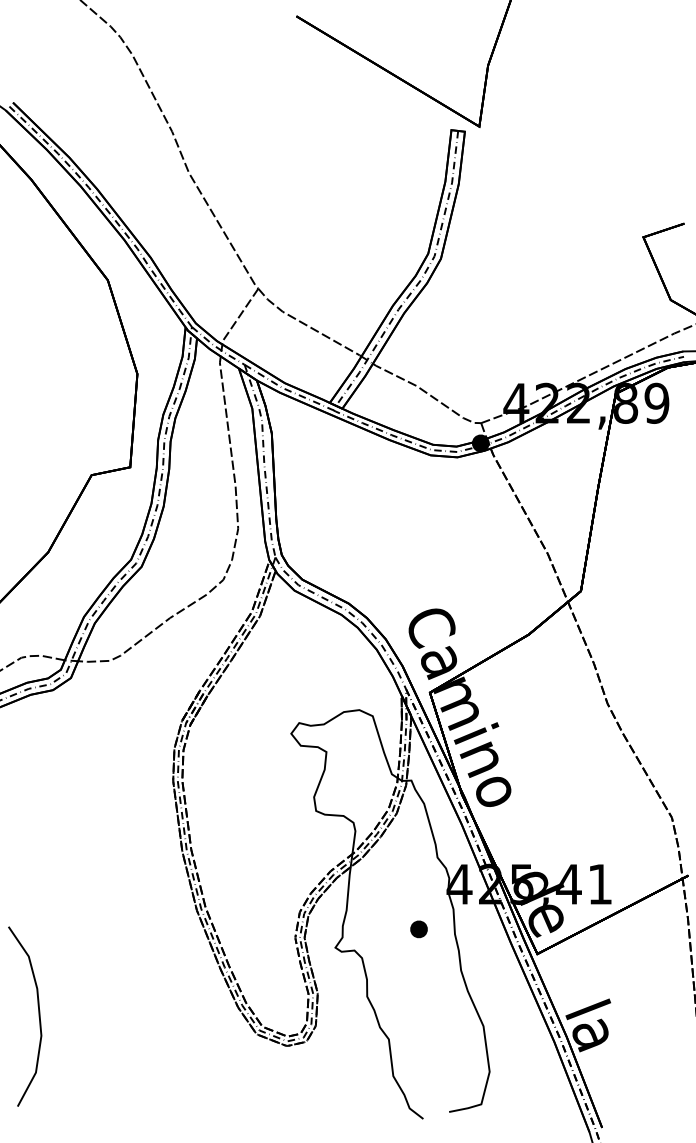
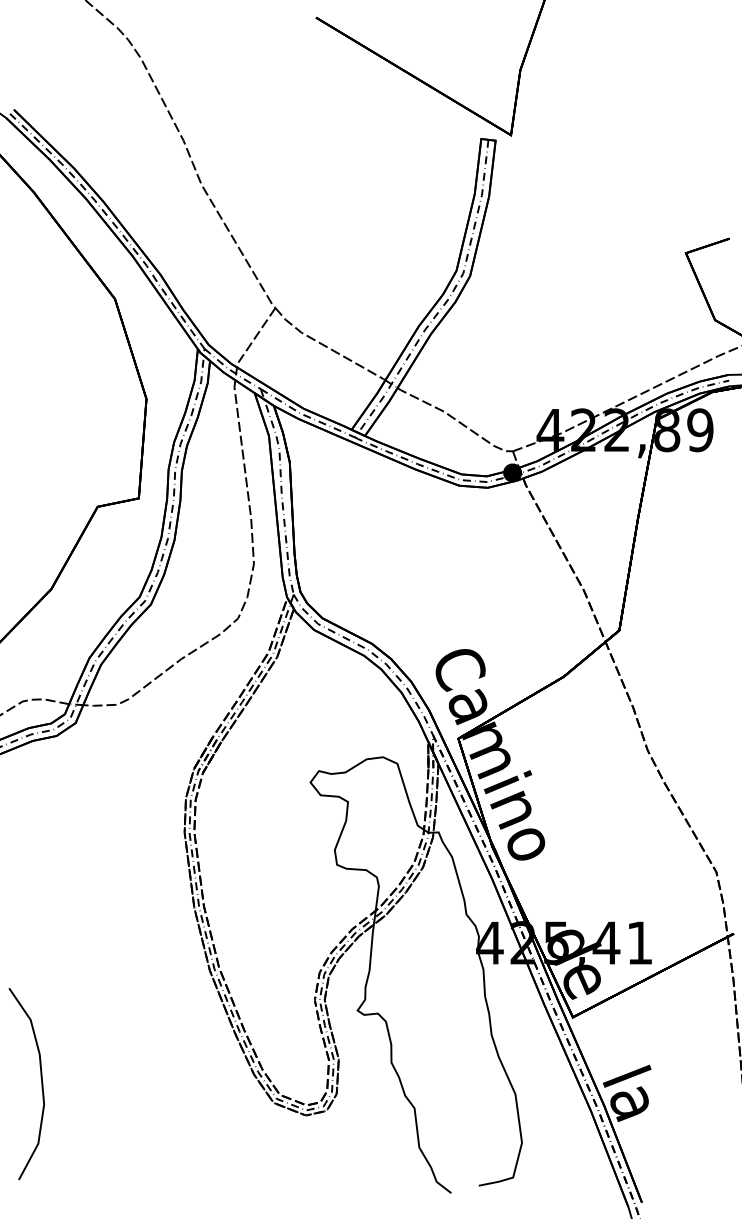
part: (418, 929) -> (446, 991), removed

